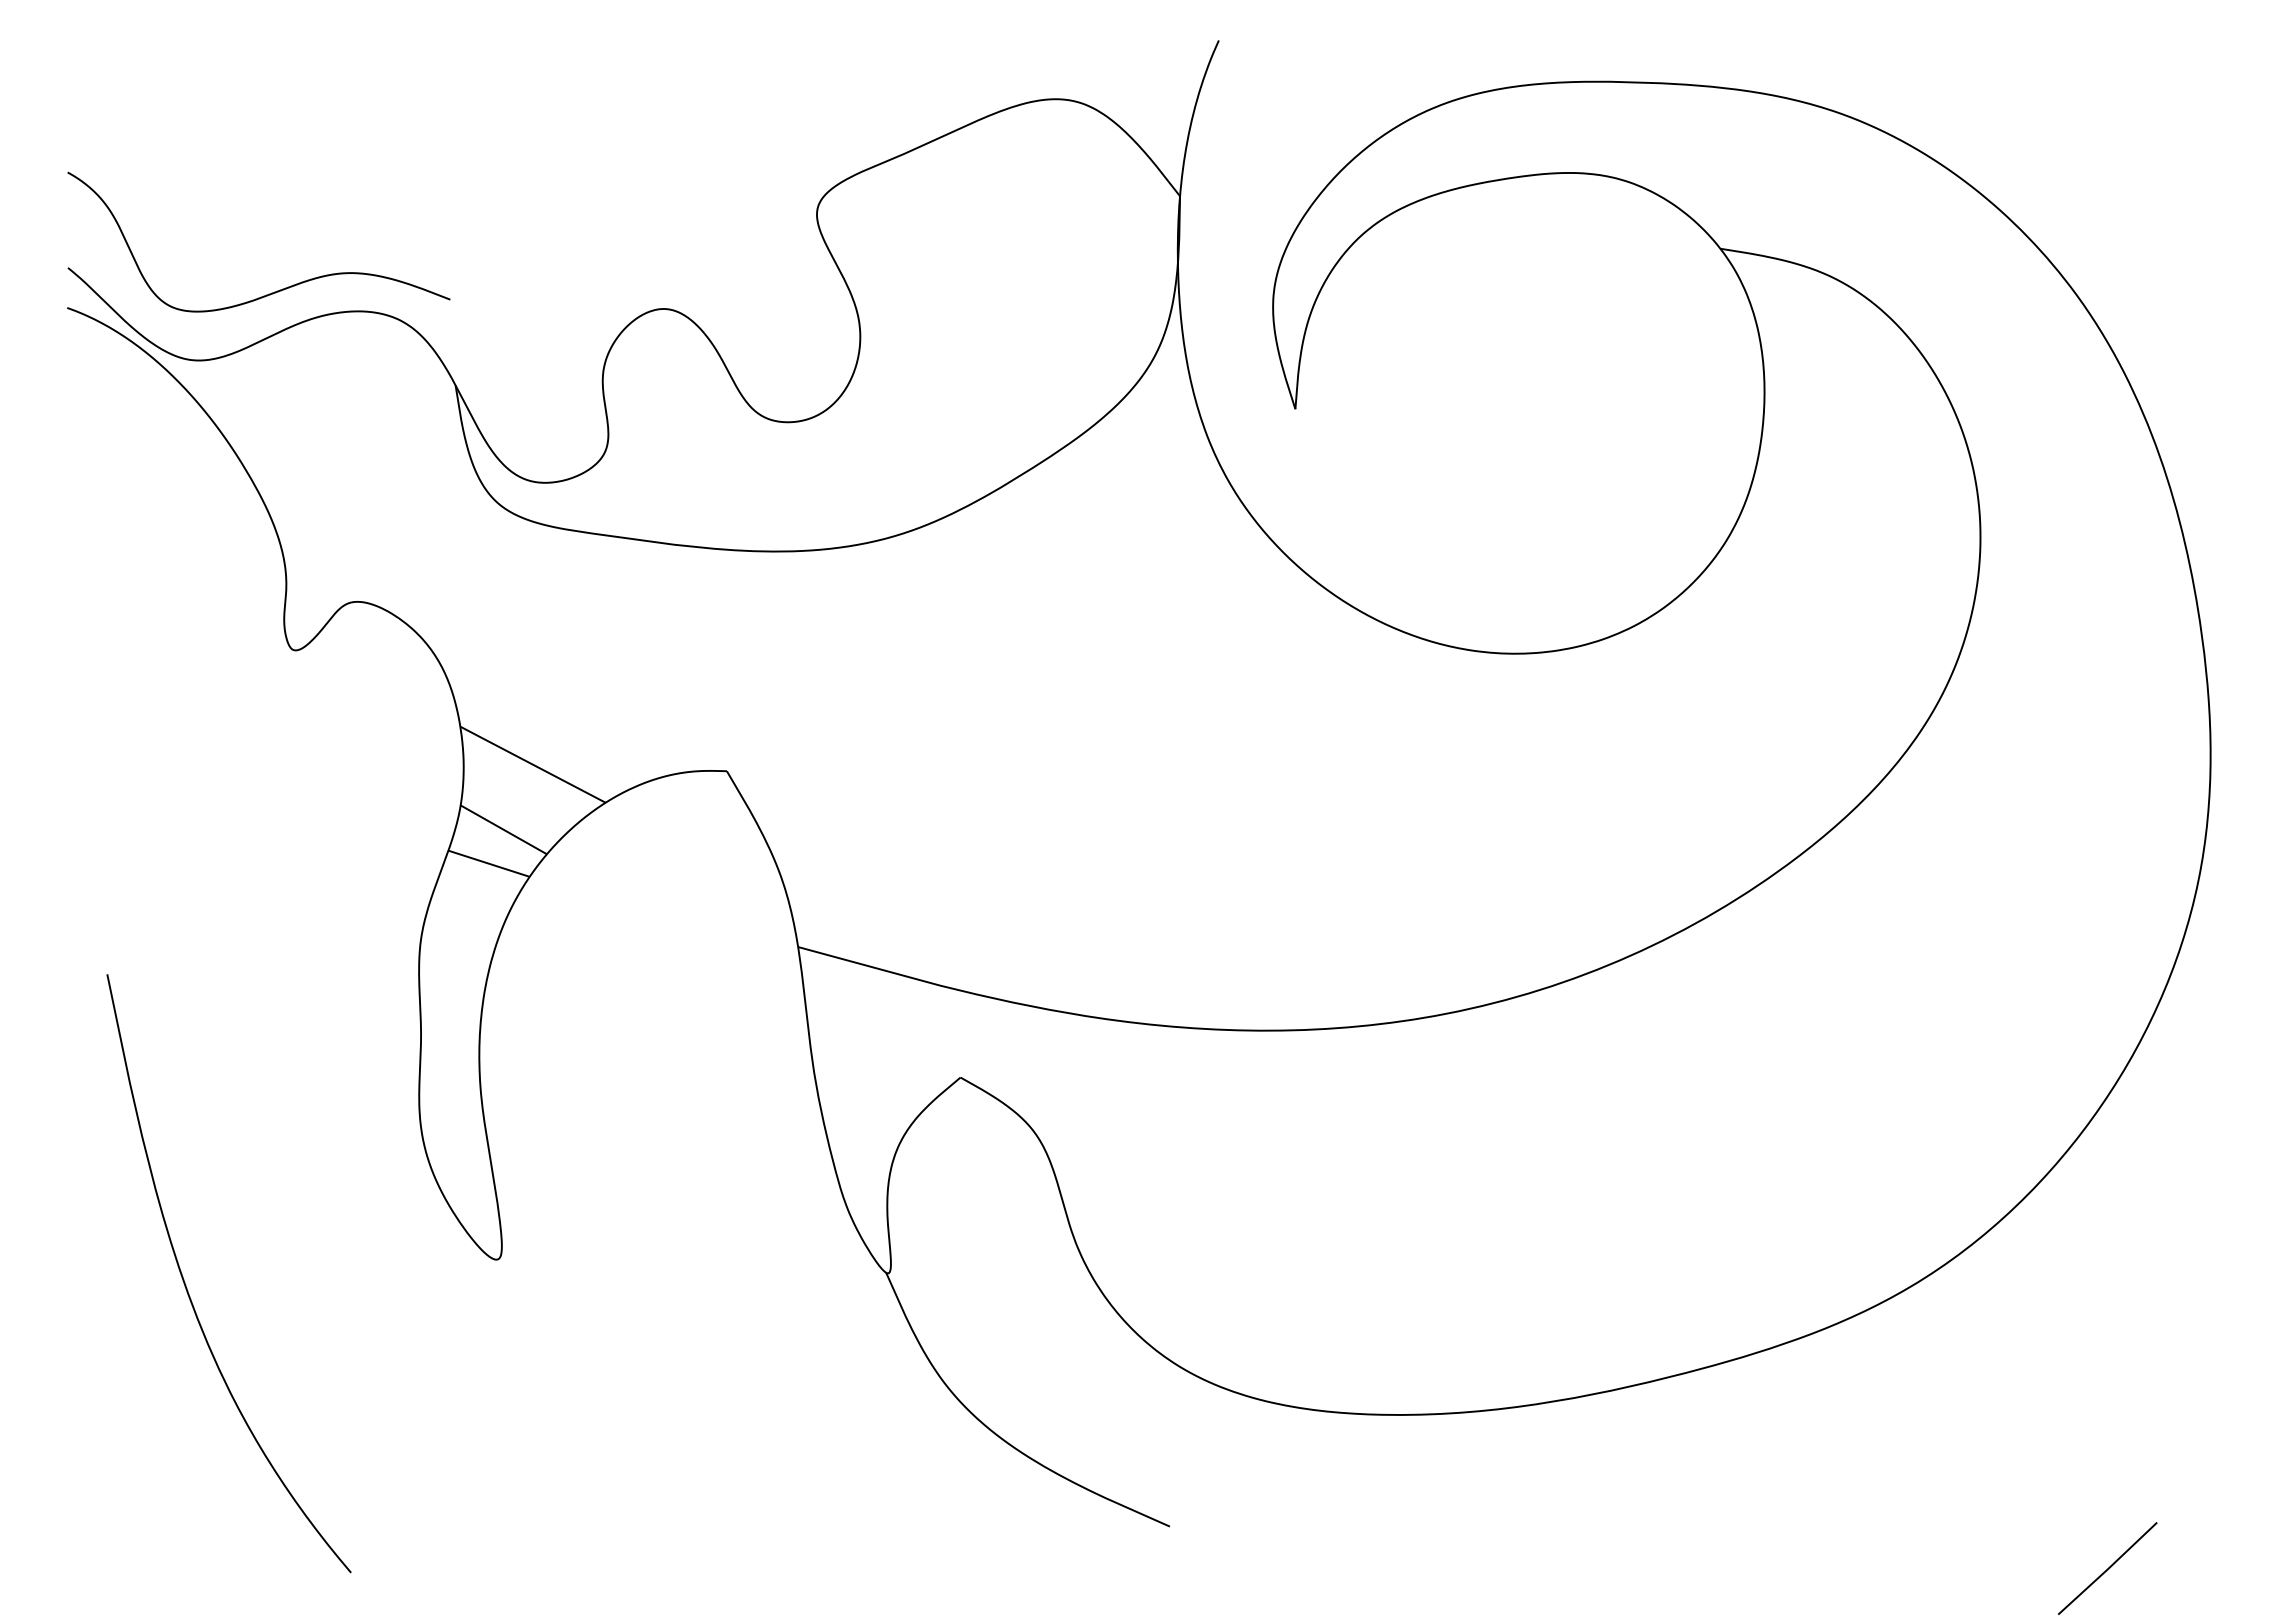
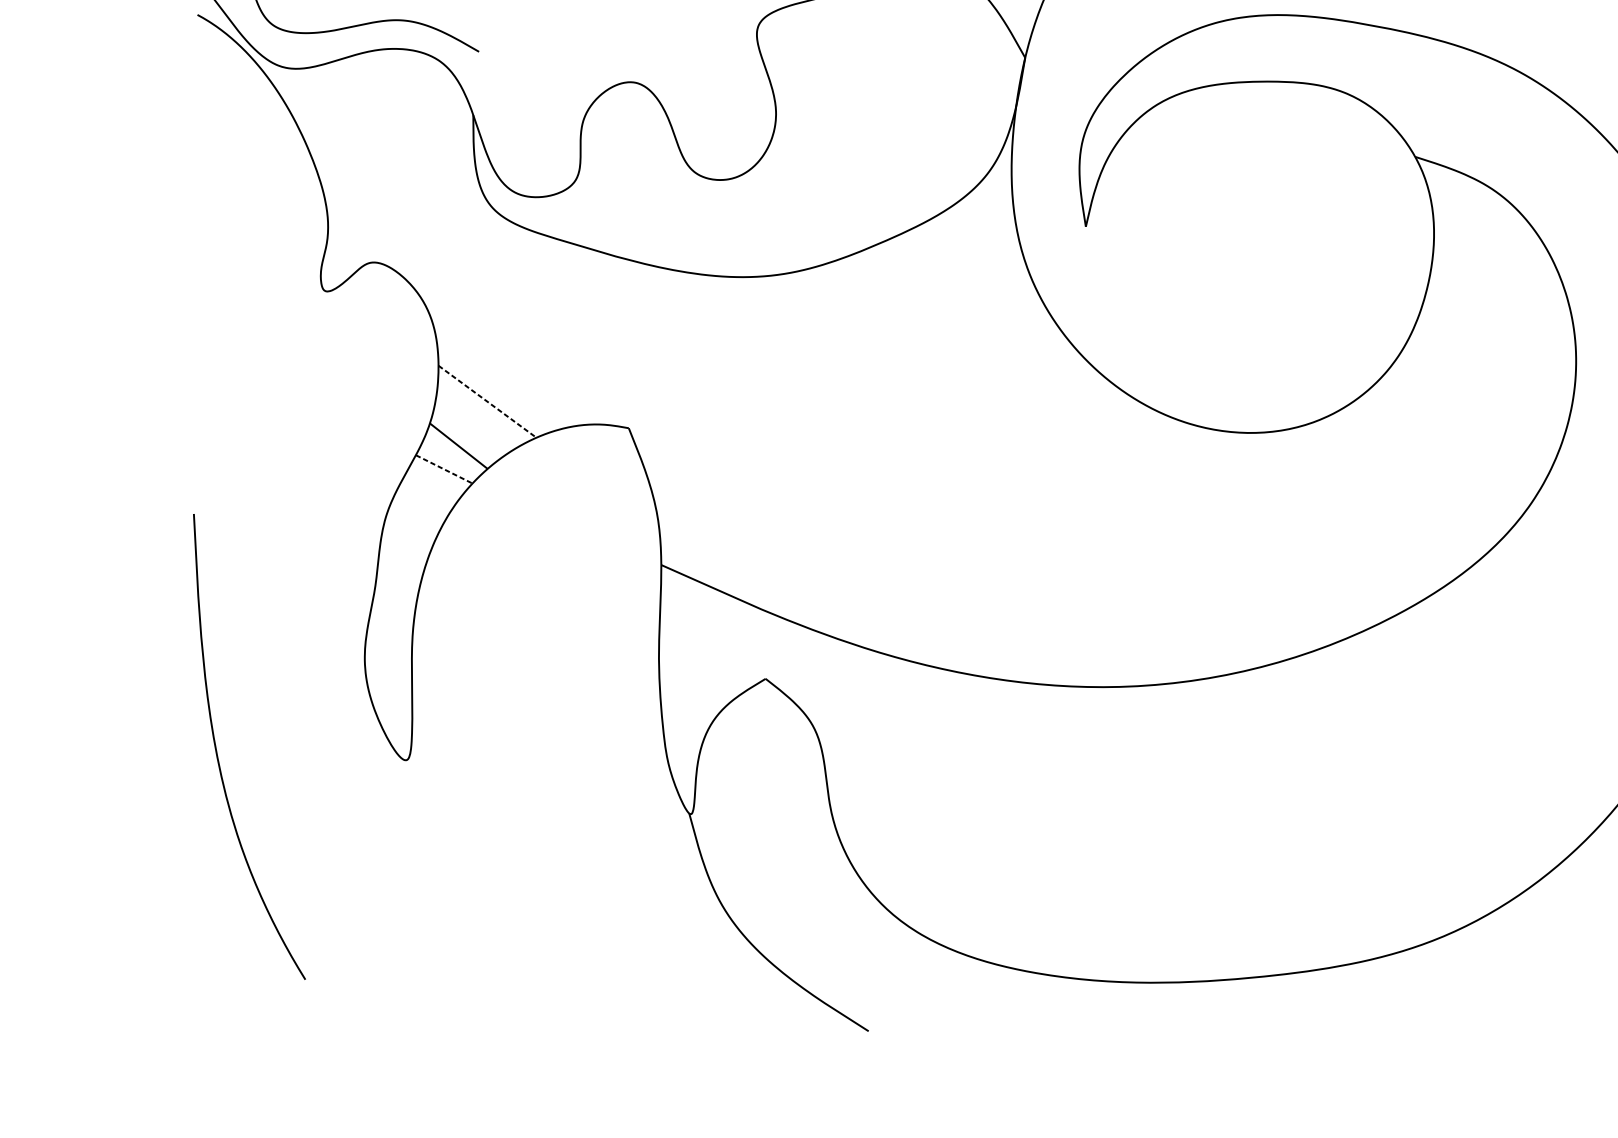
line: (532, 764) -> (487, 401), solid -> dashed
line: (489, 863) -> (444, 469), solid -> dashed
curve: (187, 1288) -> (217, 753), moved

